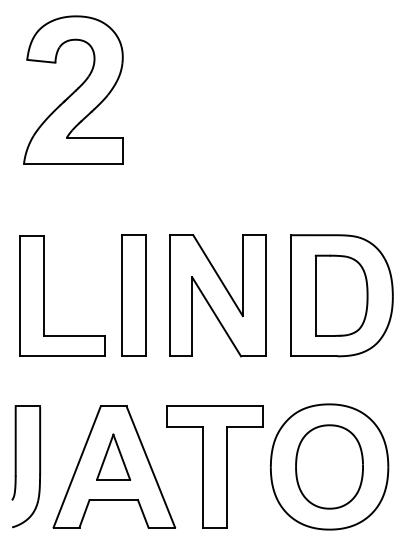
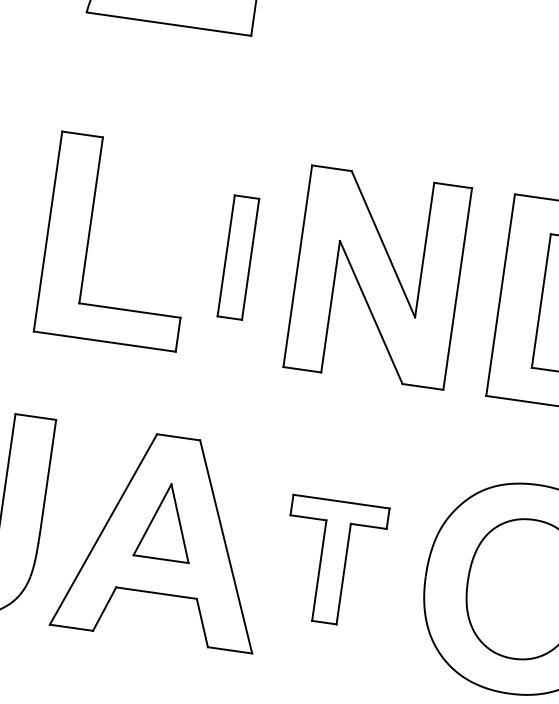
part: (133, 295) -> (237, 257), size x0.6
part: (214, 466) -> (332, 561), size x0.6

